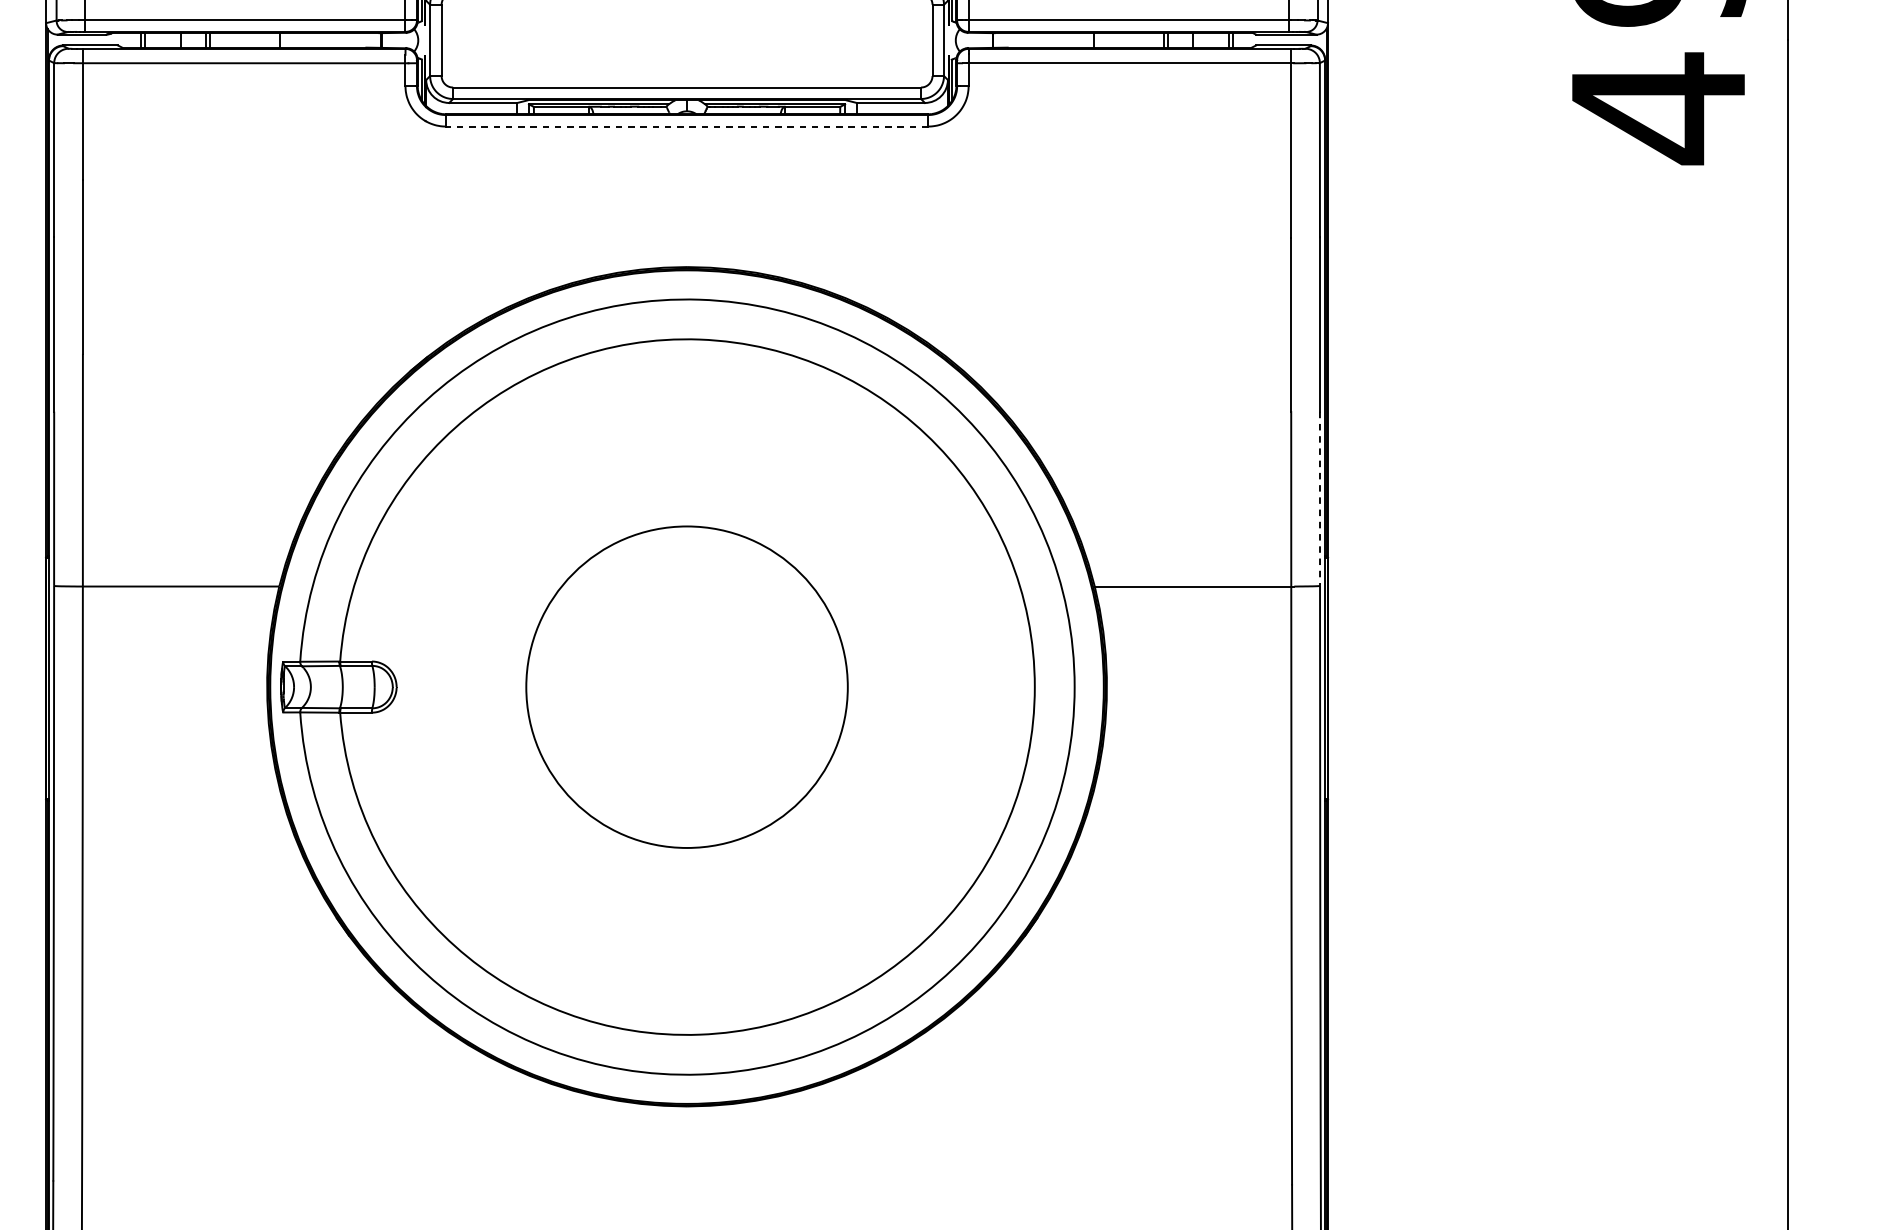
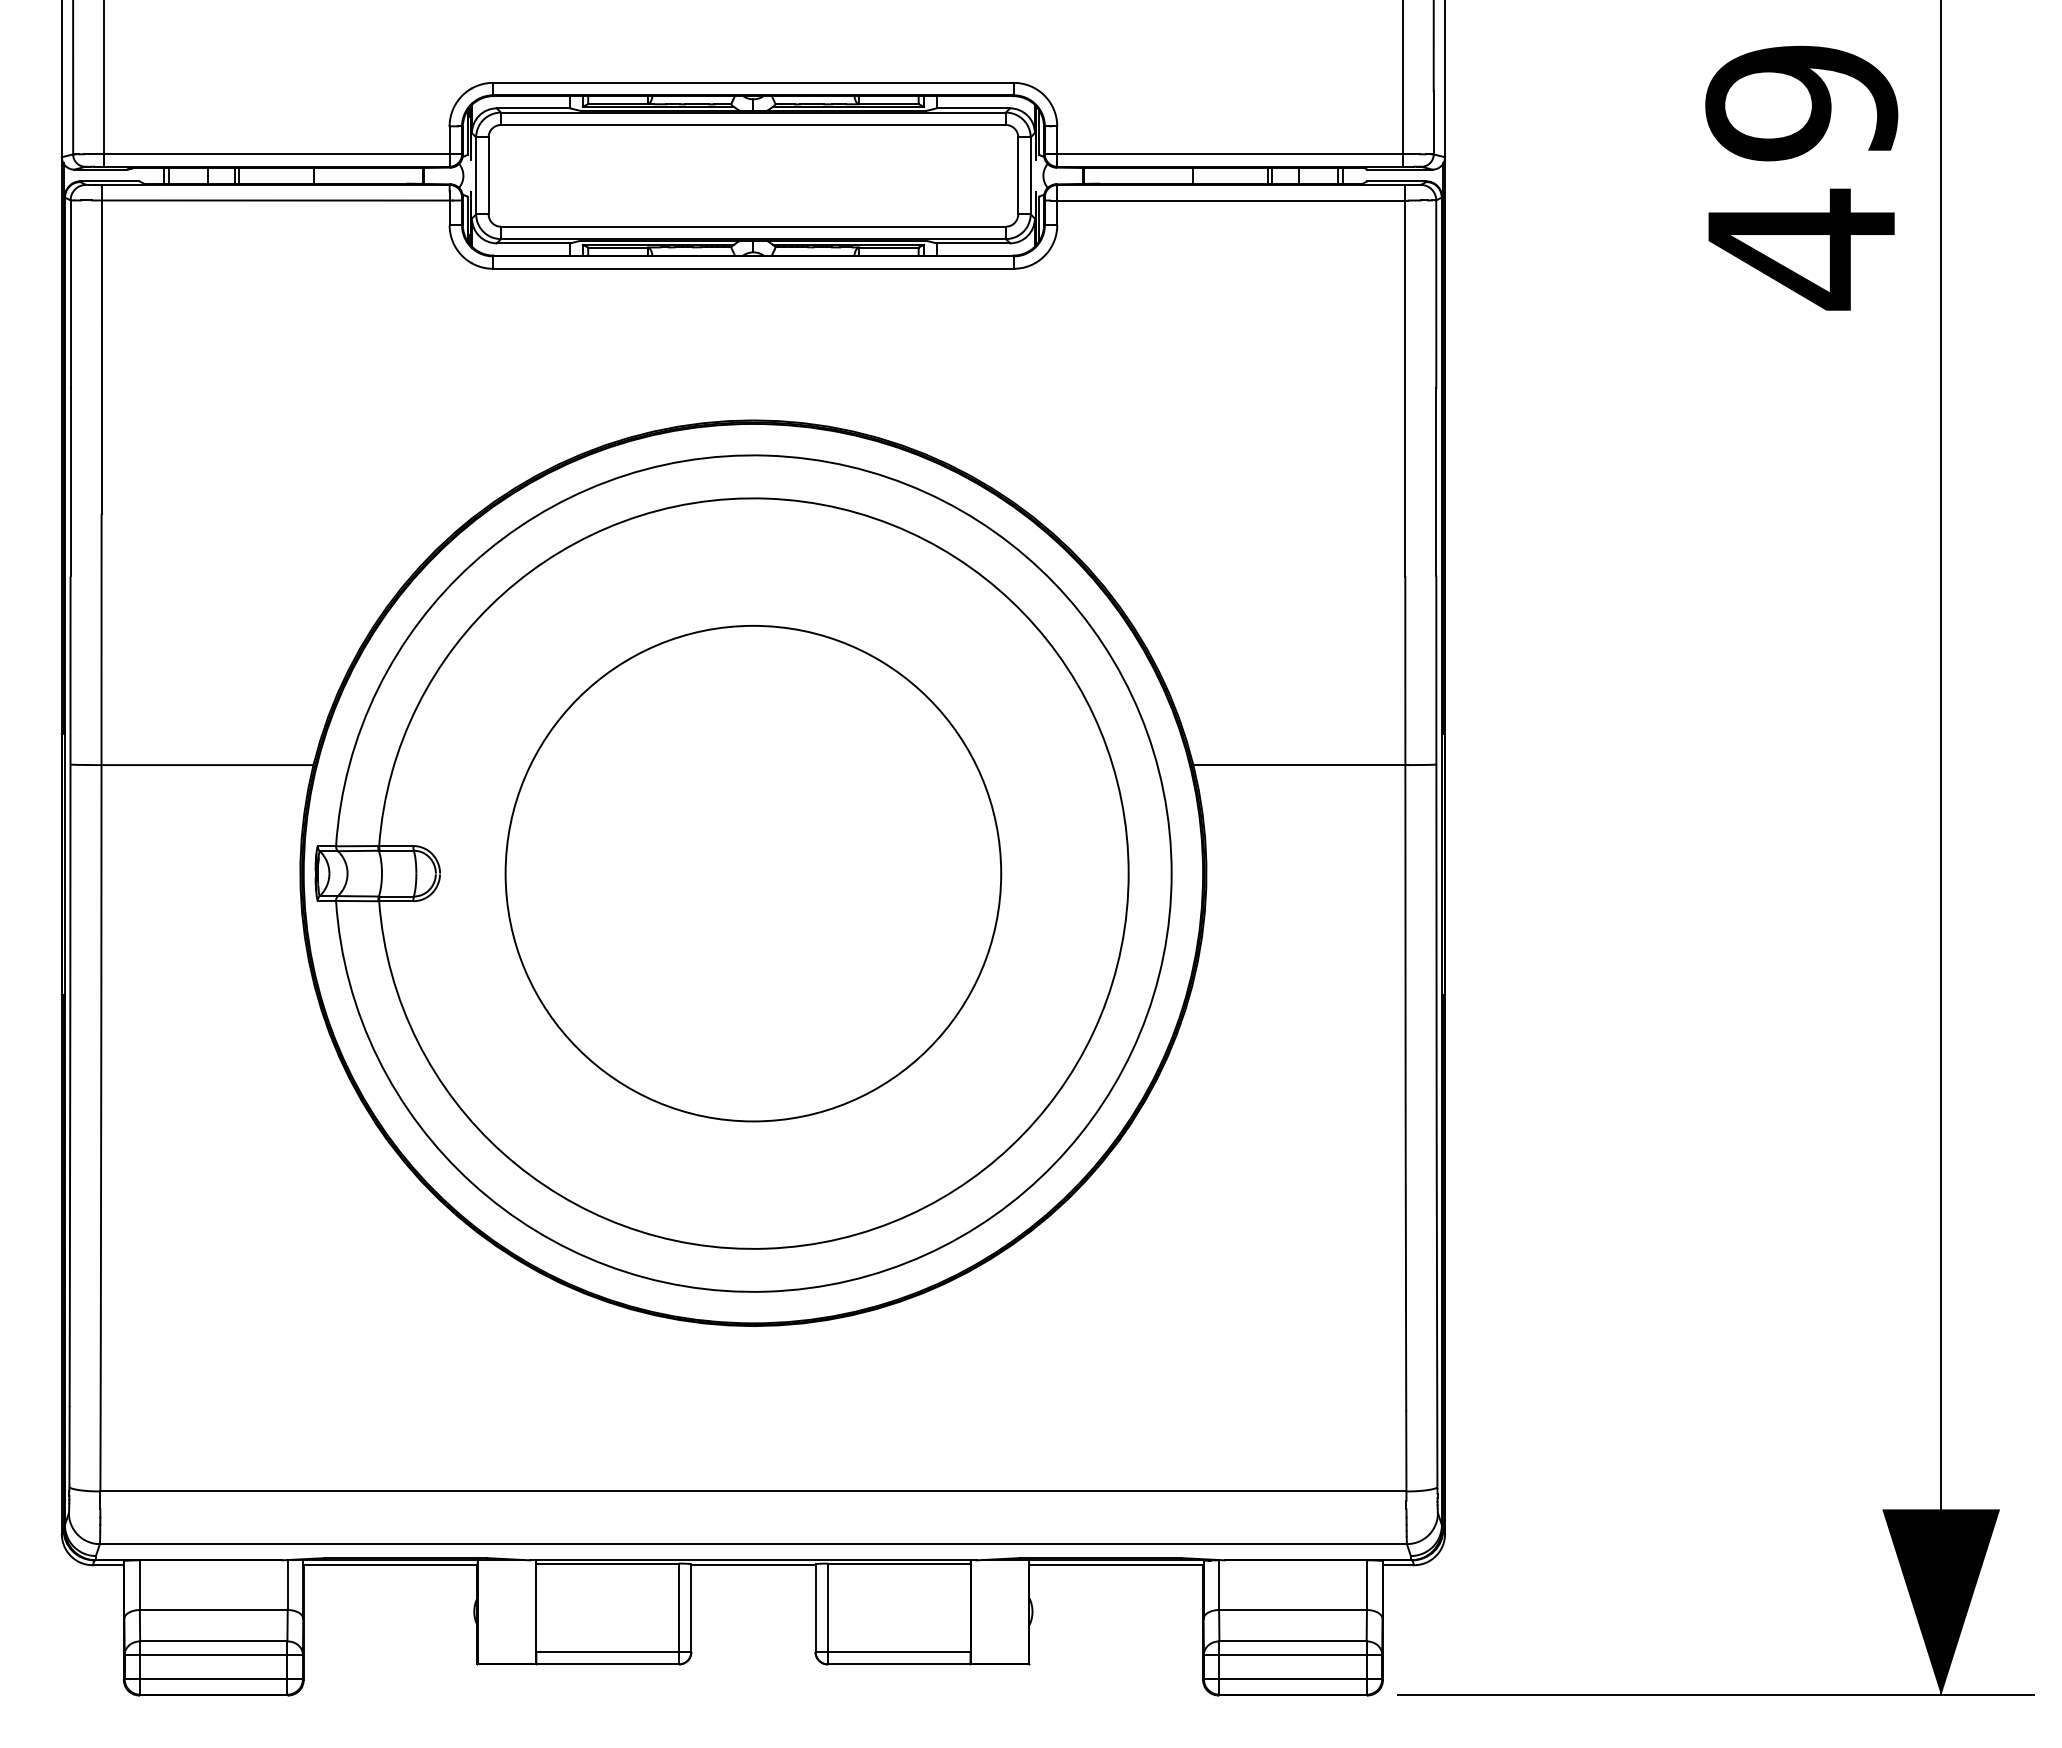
line: (686, 126) -> (752, 268), dashed -> solid
line: (1320, 498) -> (1436, 670), dashed -> solid
circle: (687, 686) -> (753, 873), size x1.43

